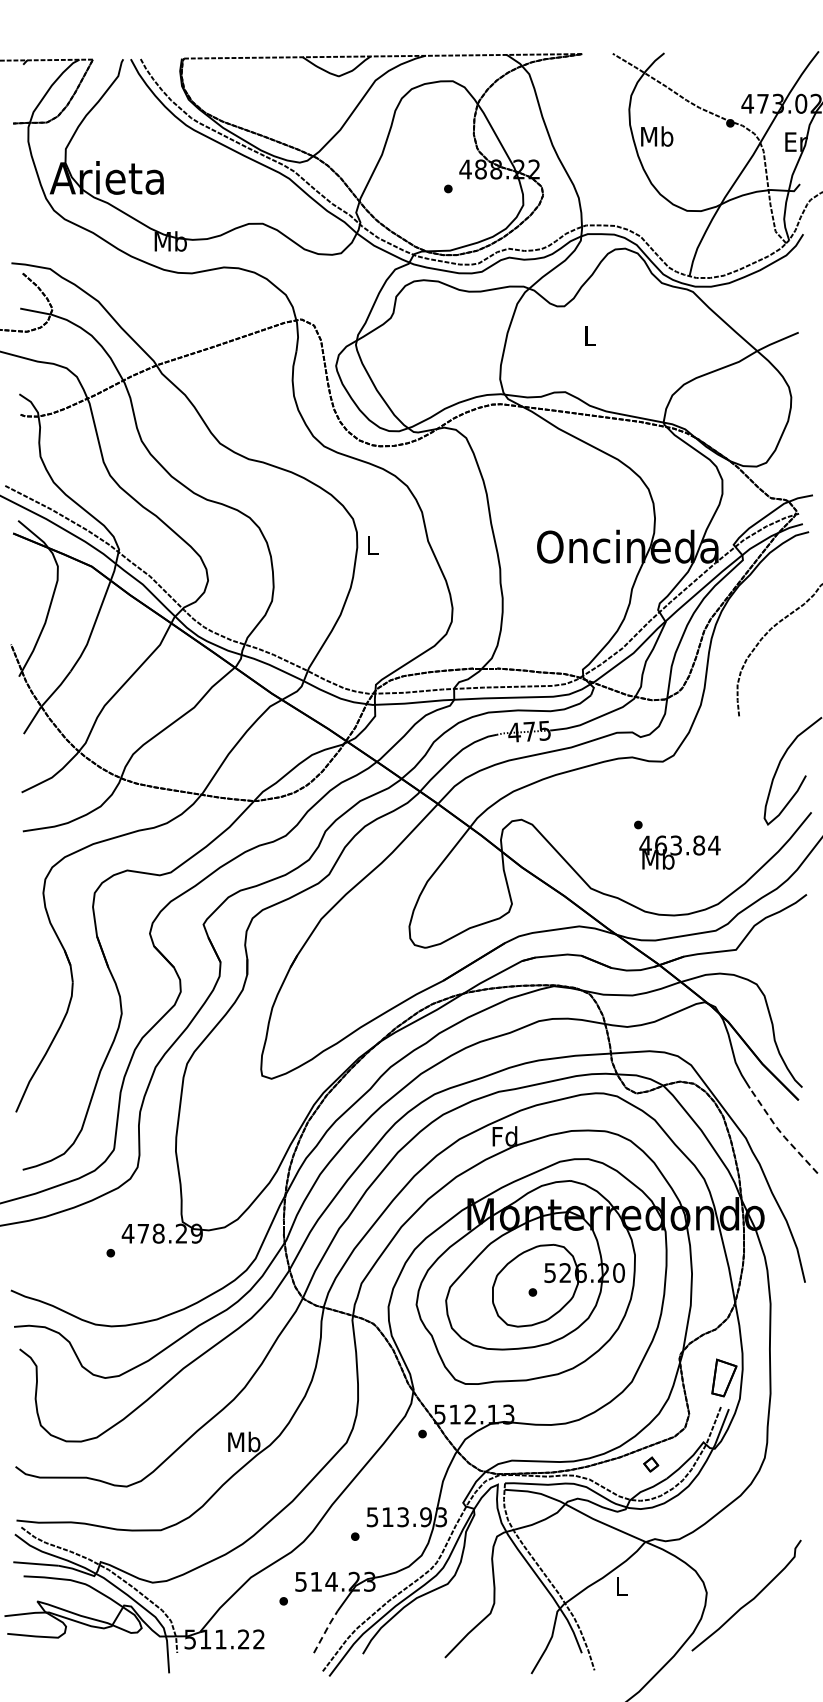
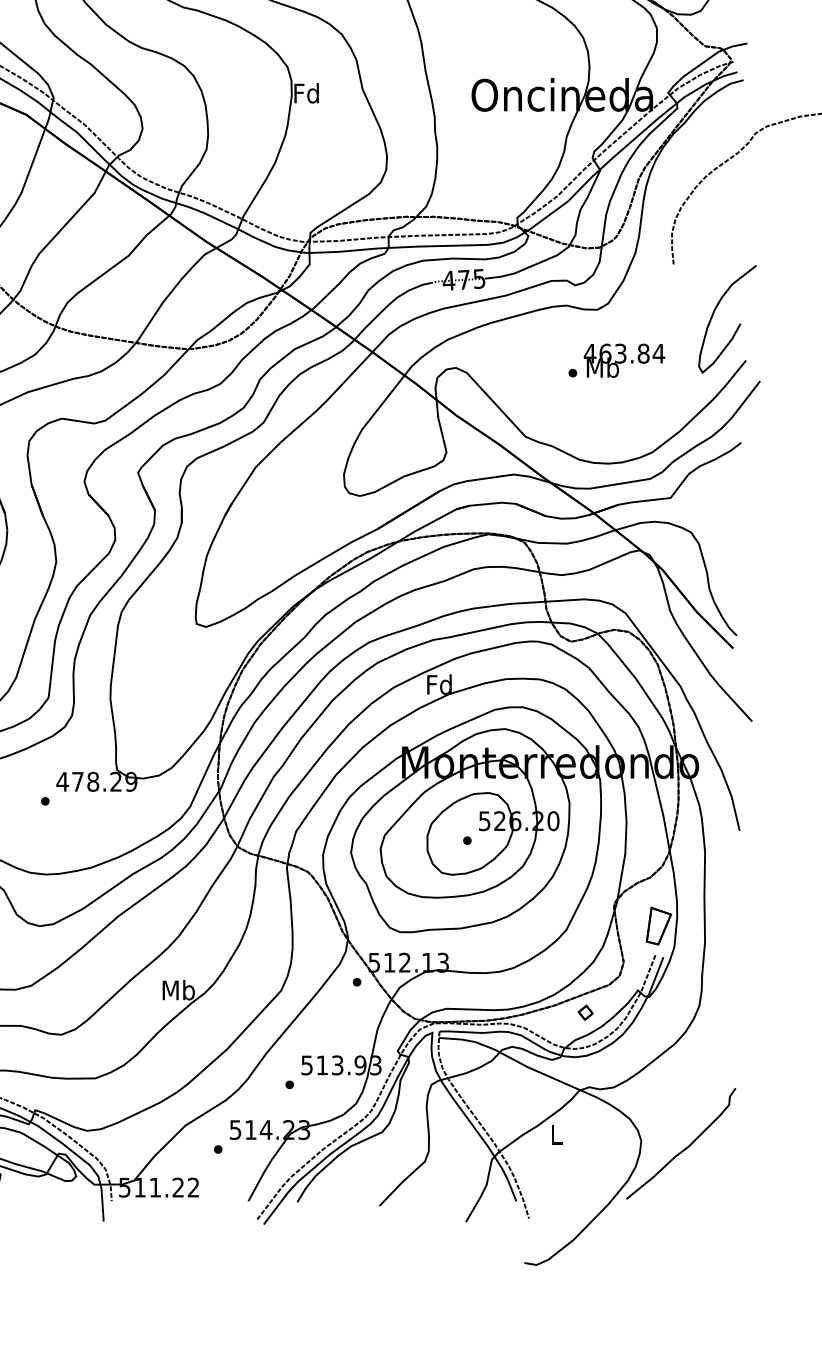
text: (371, 544) -> (306, 92), L -> Fd
text: (679, 852) -> (624, 360), moved
line: (781, 1132) -> (716, 680), dashed -> solid
line: (325, 1631) -> (260, 1179), dashed -> solid

